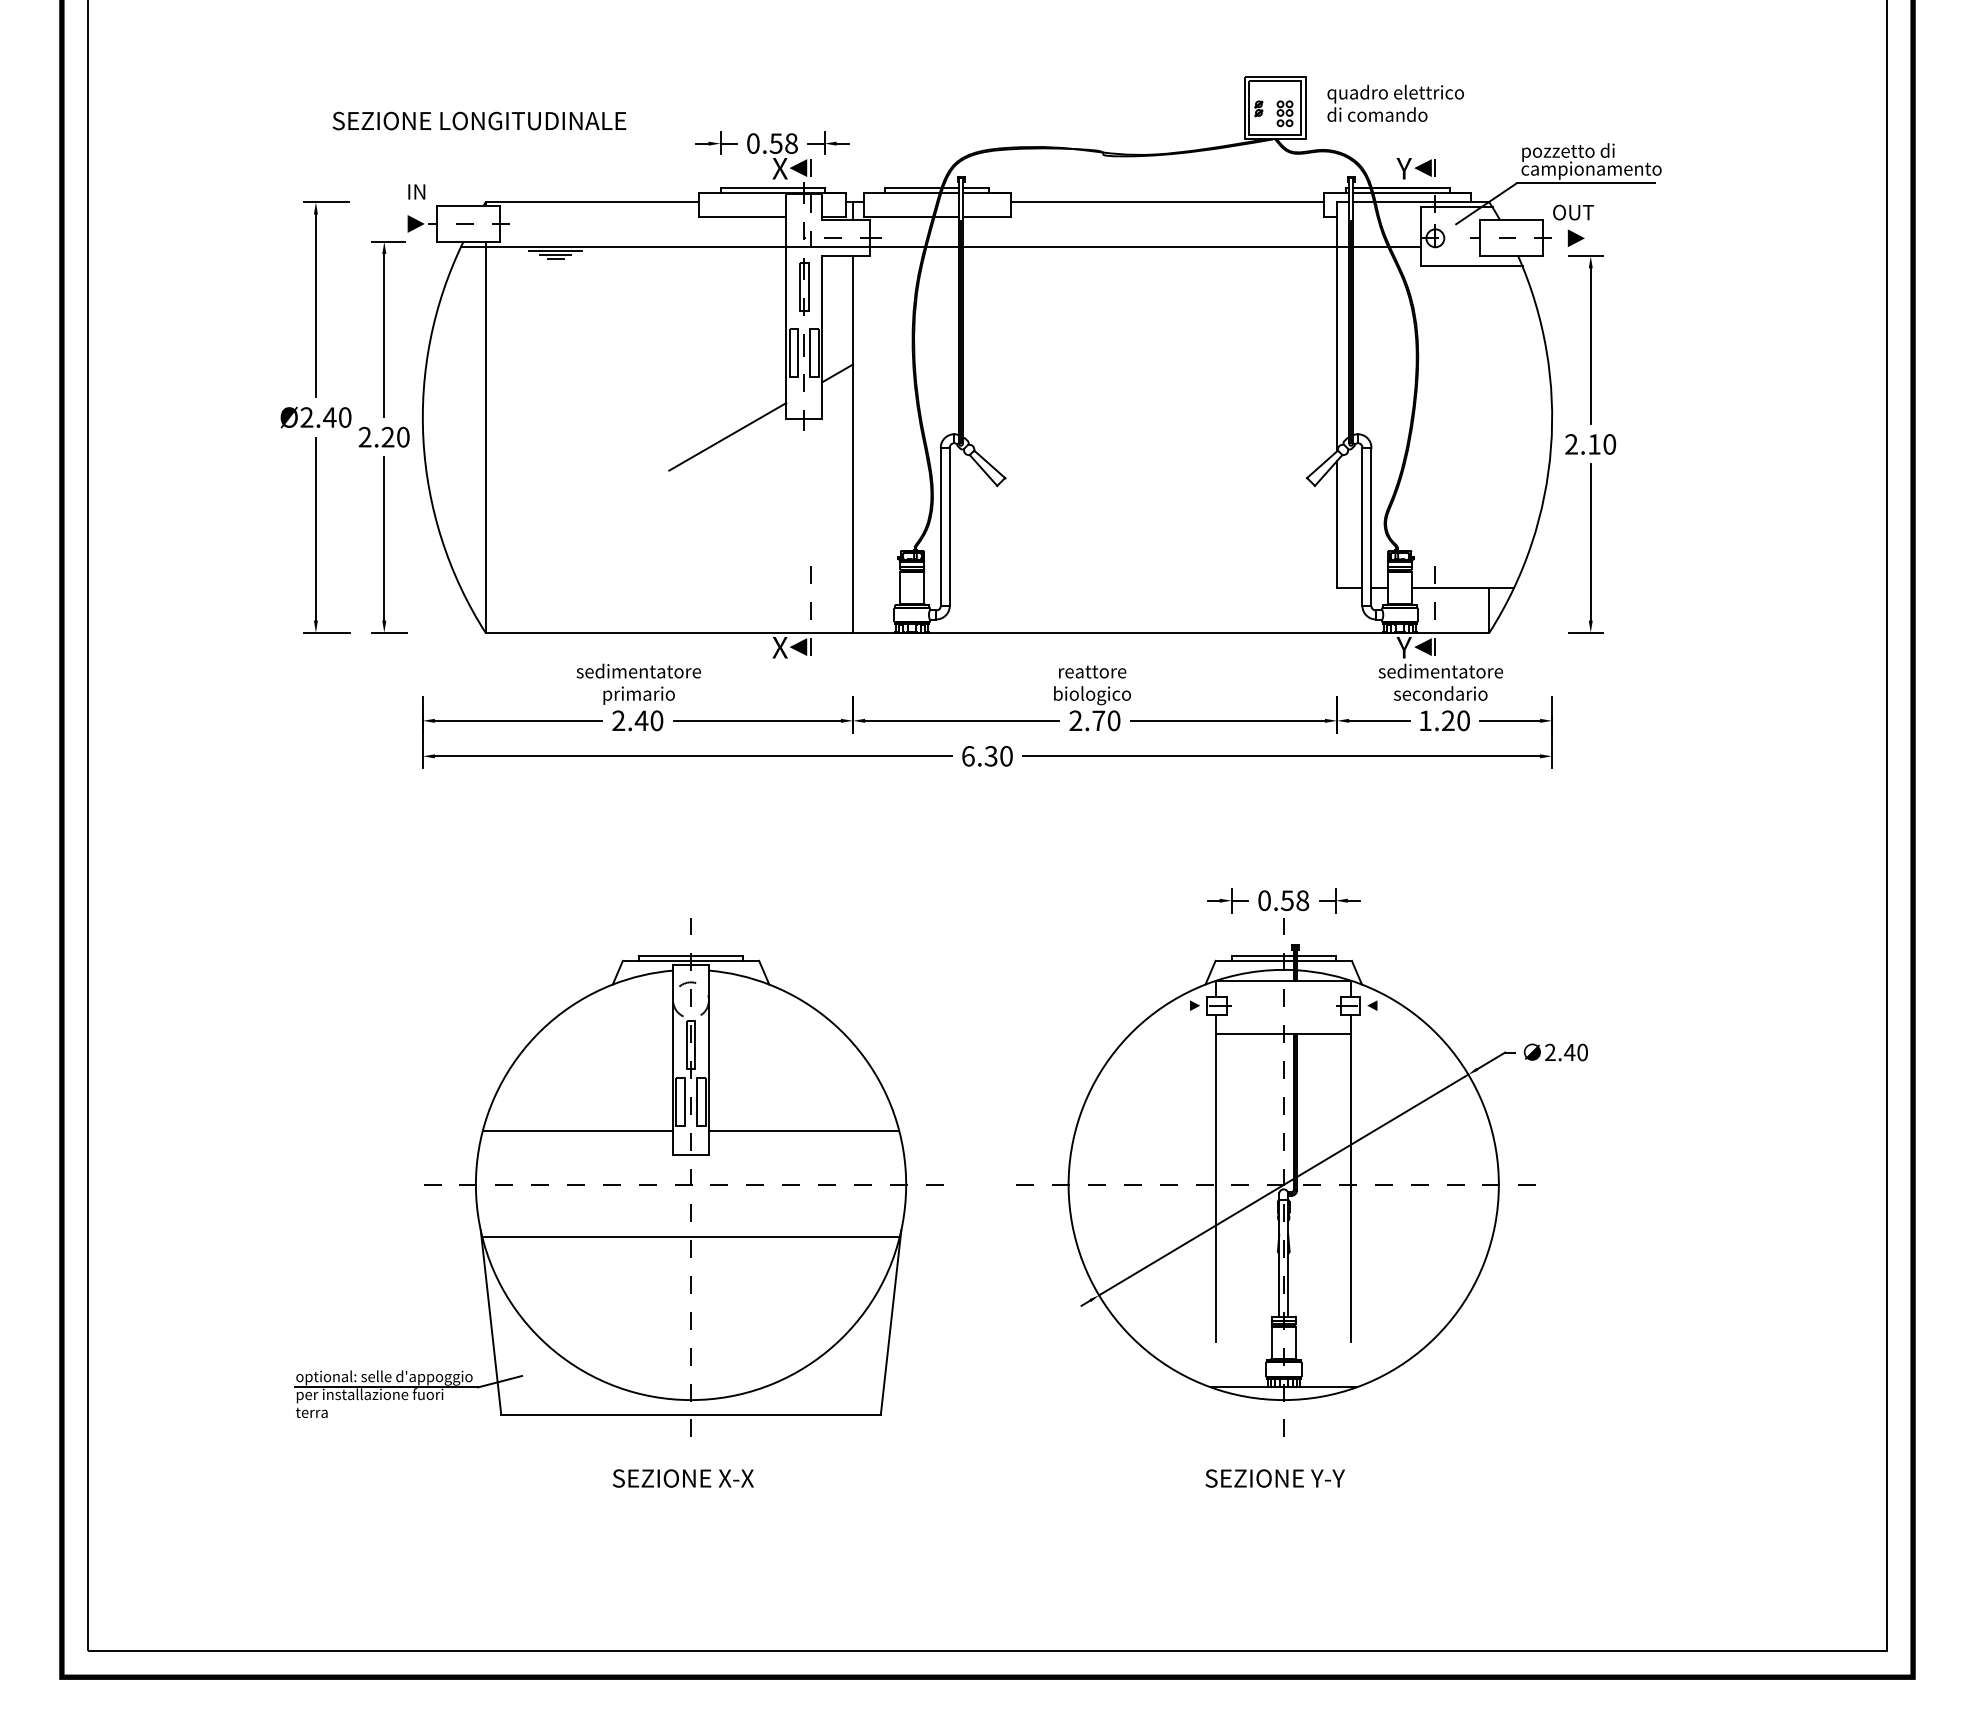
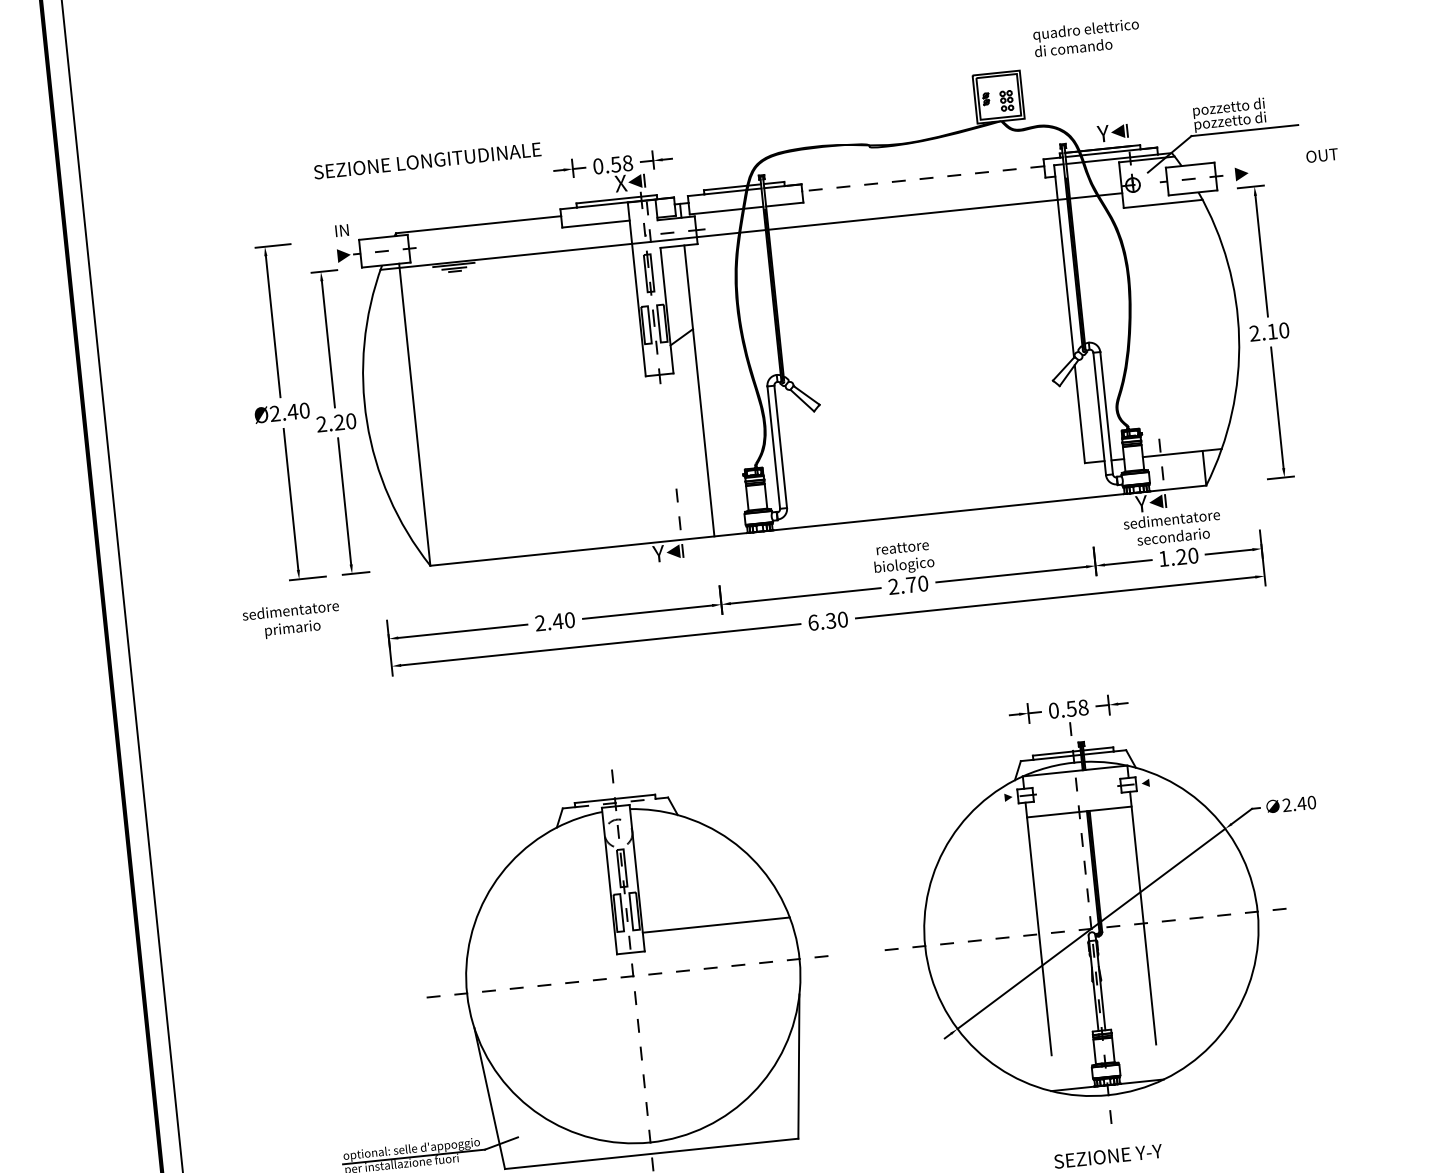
text: (1395, 102) -> (1086, 36), moved
text: (479, 120) -> (427, 160), moved
text: (1591, 170) -> (1248, 120), campionamento -> pozzetto di
line: (1167, 202) -> (923, 178), solid -> dashed
text: (1573, 212) -> (1322, 155), moved
line: (727, 436) -> (601, 394), removed
text: (779, 647) -> (658, 553), X -> Y
text: (638, 683) -> (291, 619), moved
line: (691, 960) -> (615, 802), solid -> dashed
line: (577, 1130) -> (541, 943), removed
line: (690, 1236) -> (637, 1016), removed

